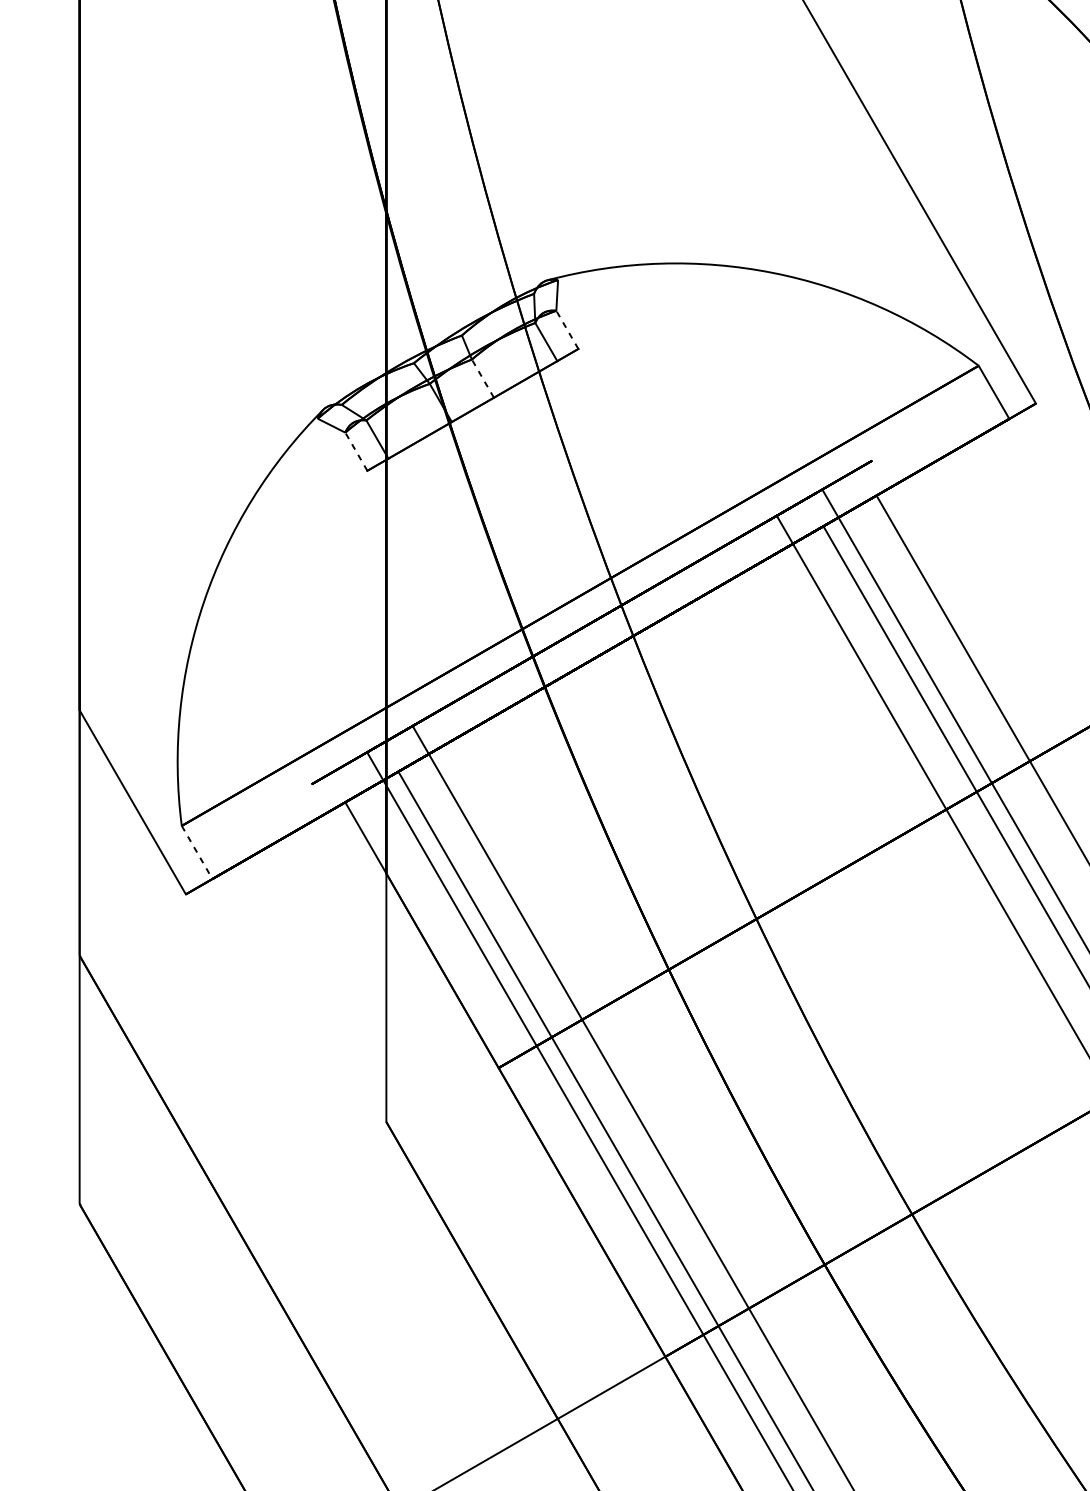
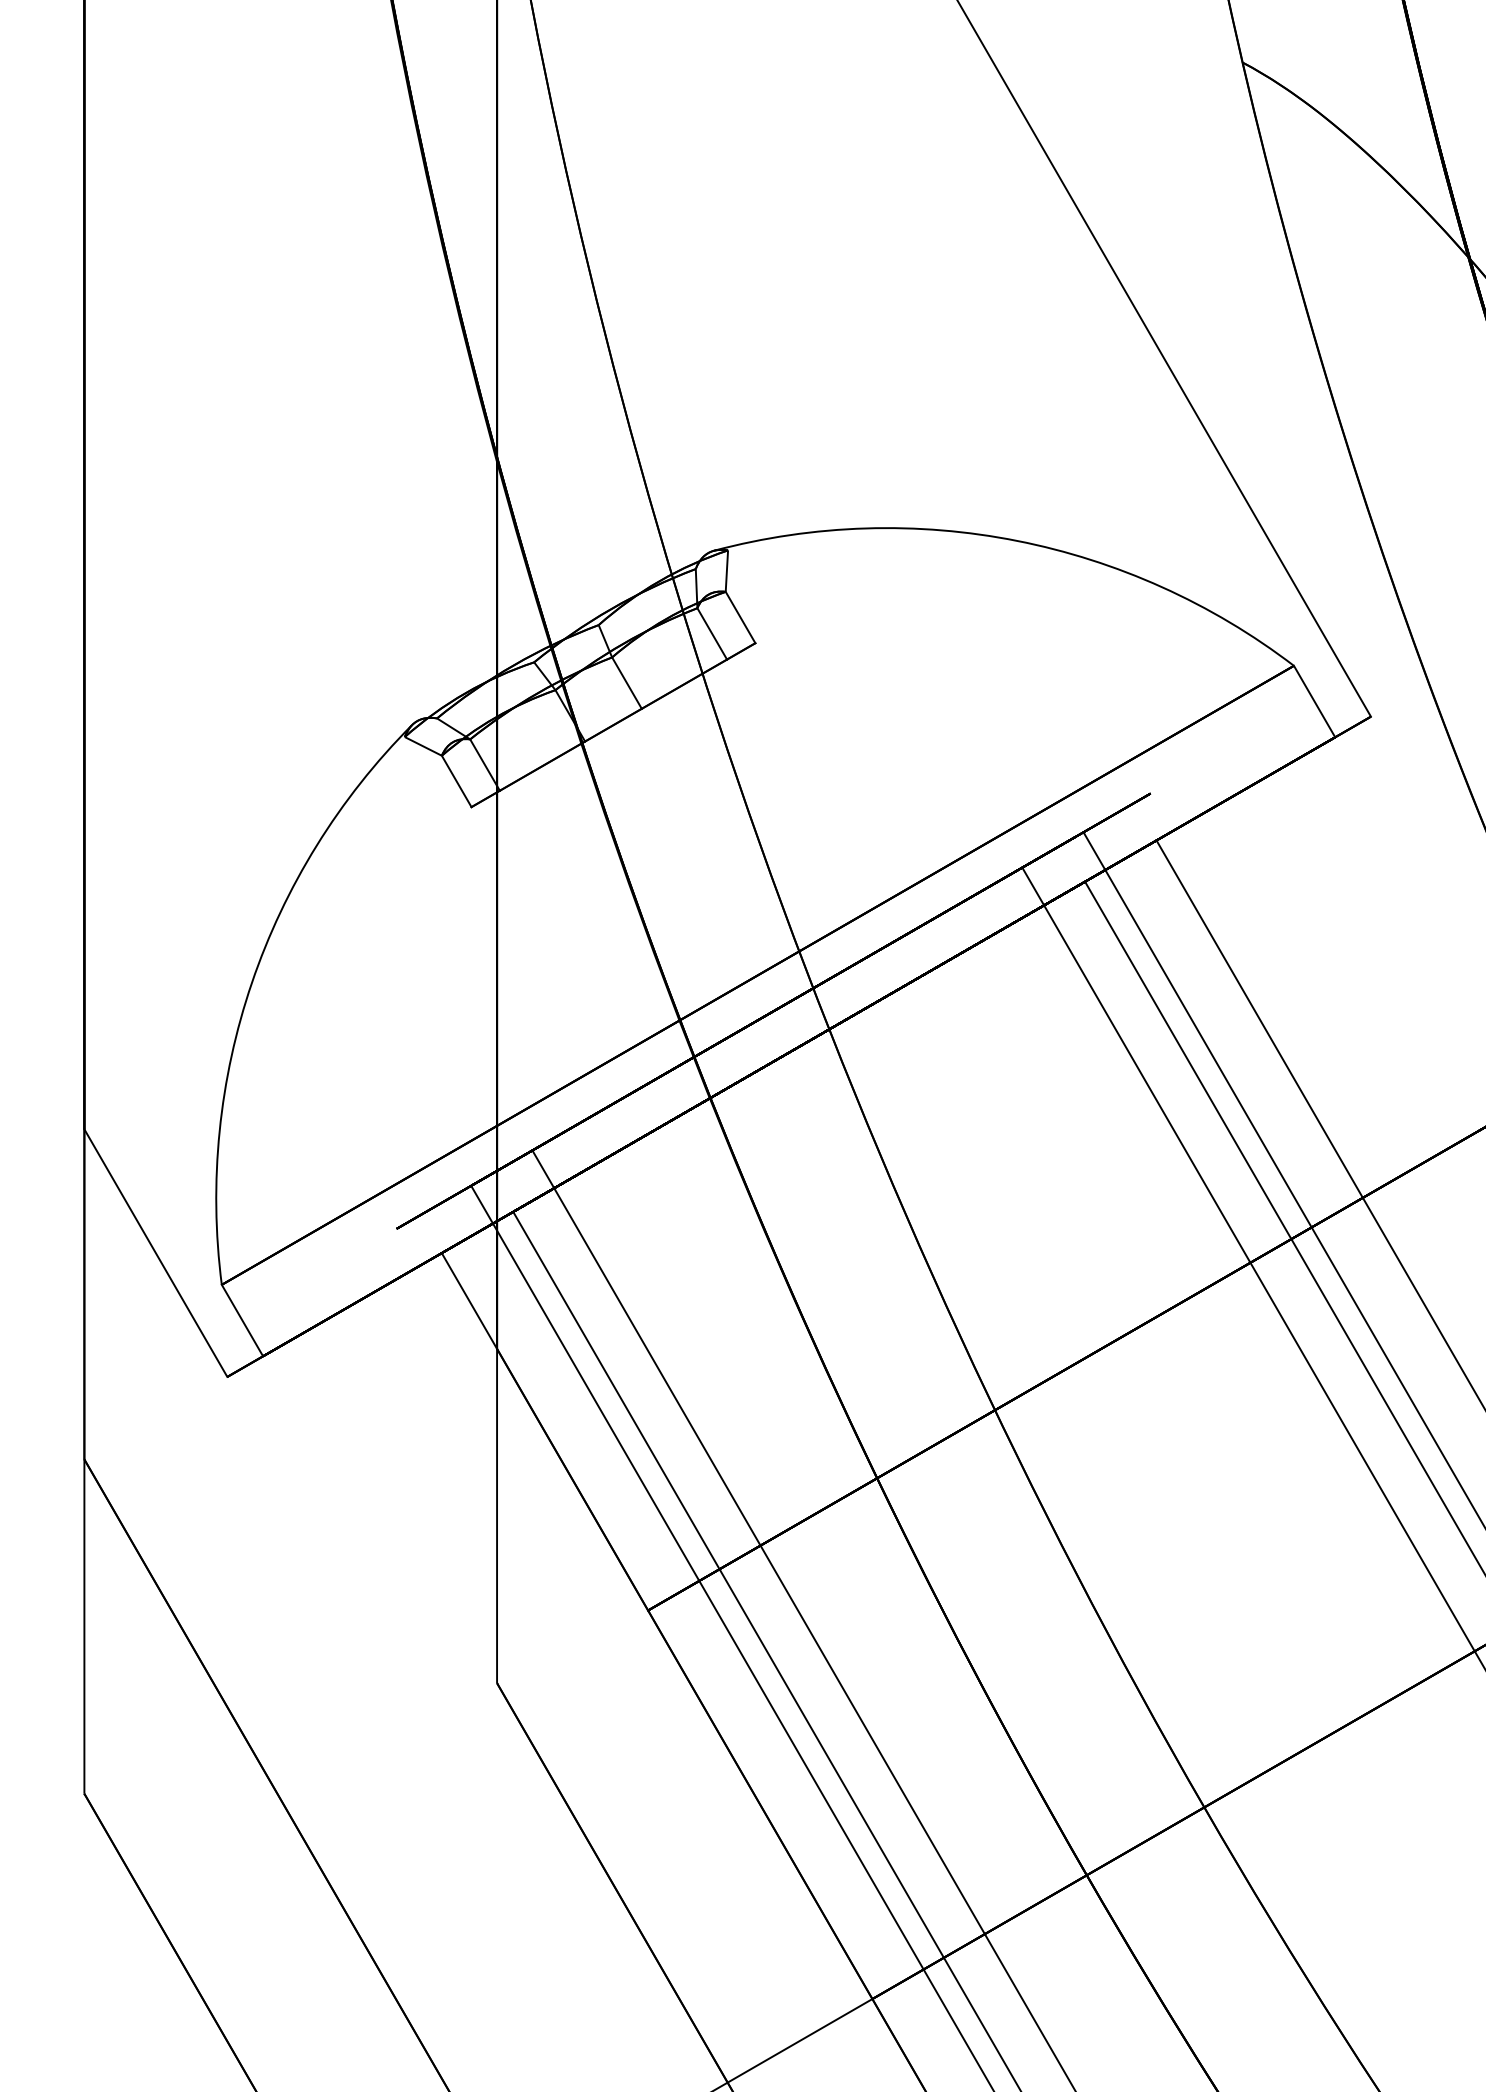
line: (567, 329) -> (740, 617), dashed -> solid
line: (482, 378) -> (626, 683), dashed -> solid
line: (356, 451) -> (456, 781), dashed -> solid
line: (197, 853) -> (242, 1321), dashed -> solid

